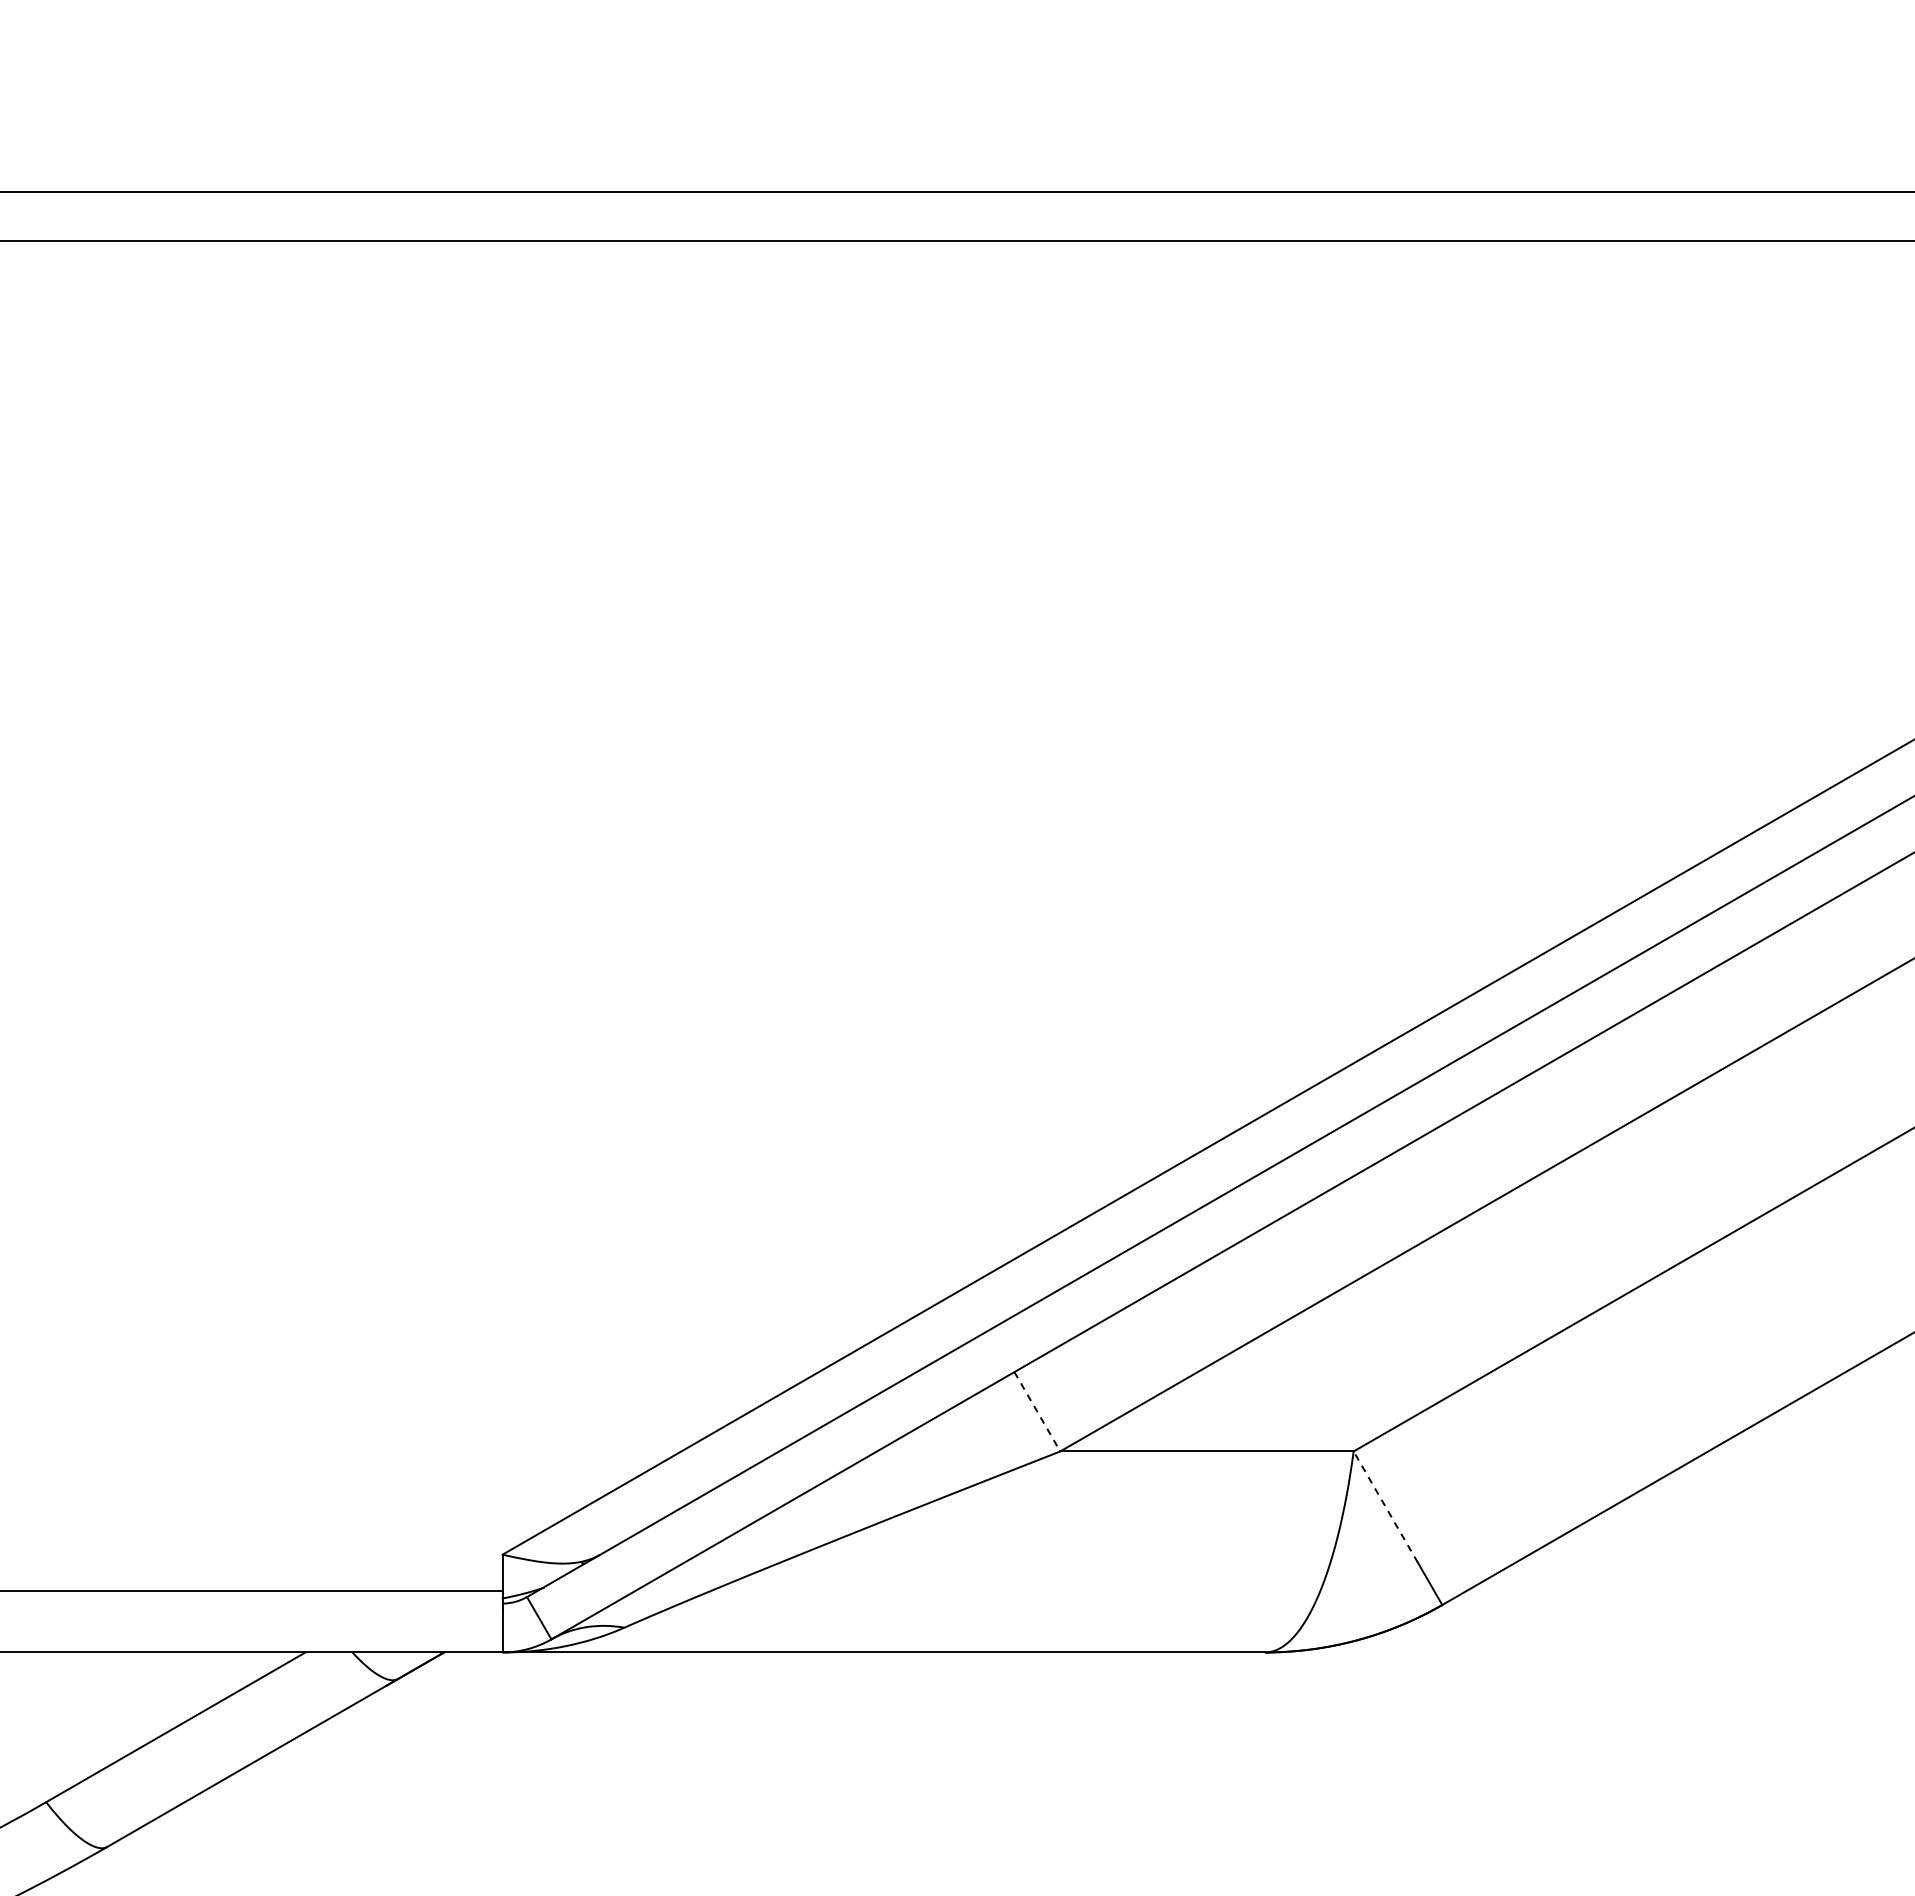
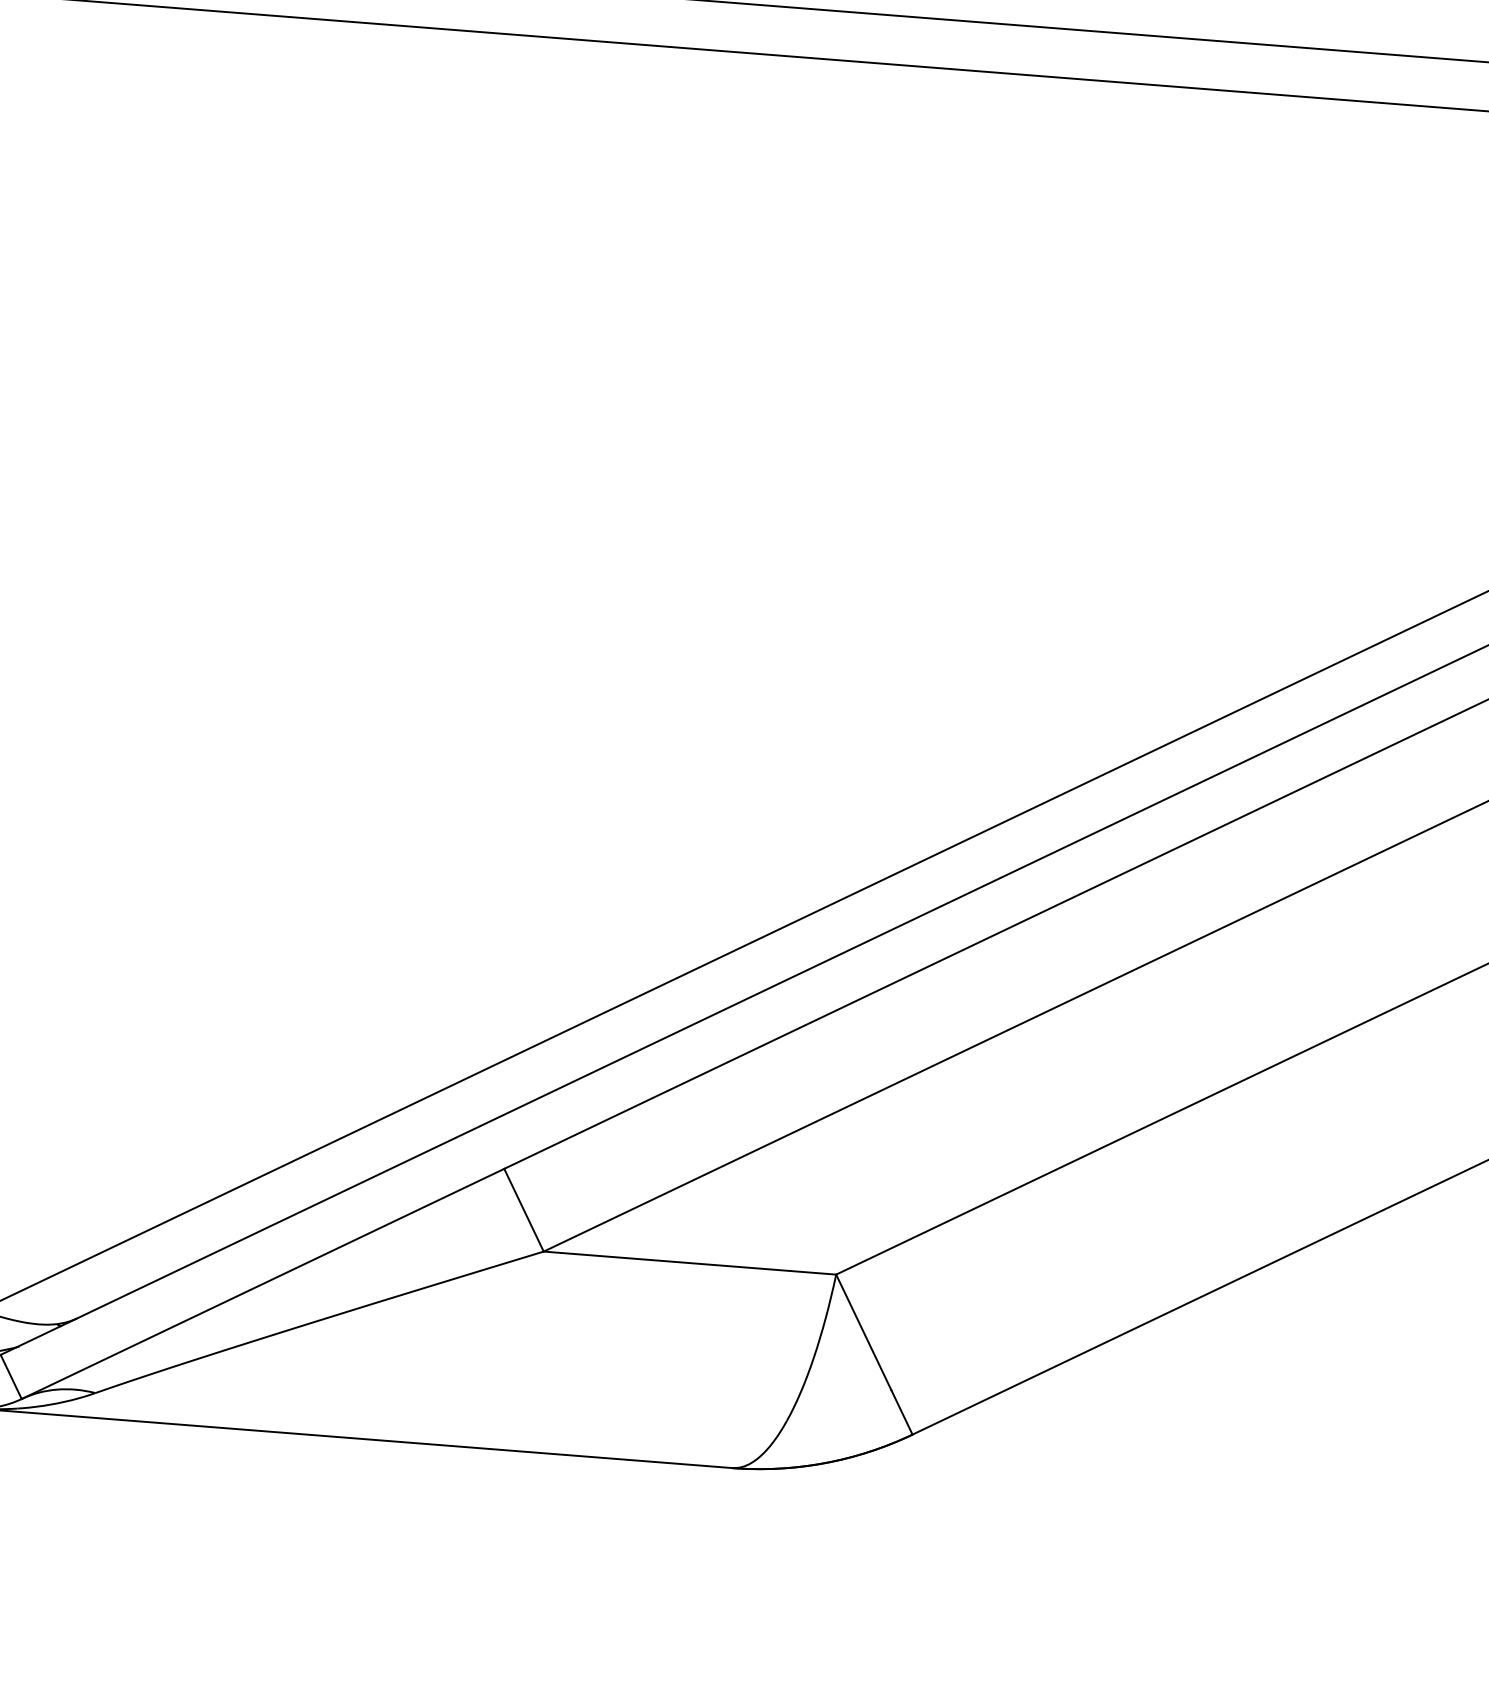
line: (1037, 1411) -> (524, 1209), dashed -> solid
line: (1385, 1506) -> (863, 1331), dashed -> solid

